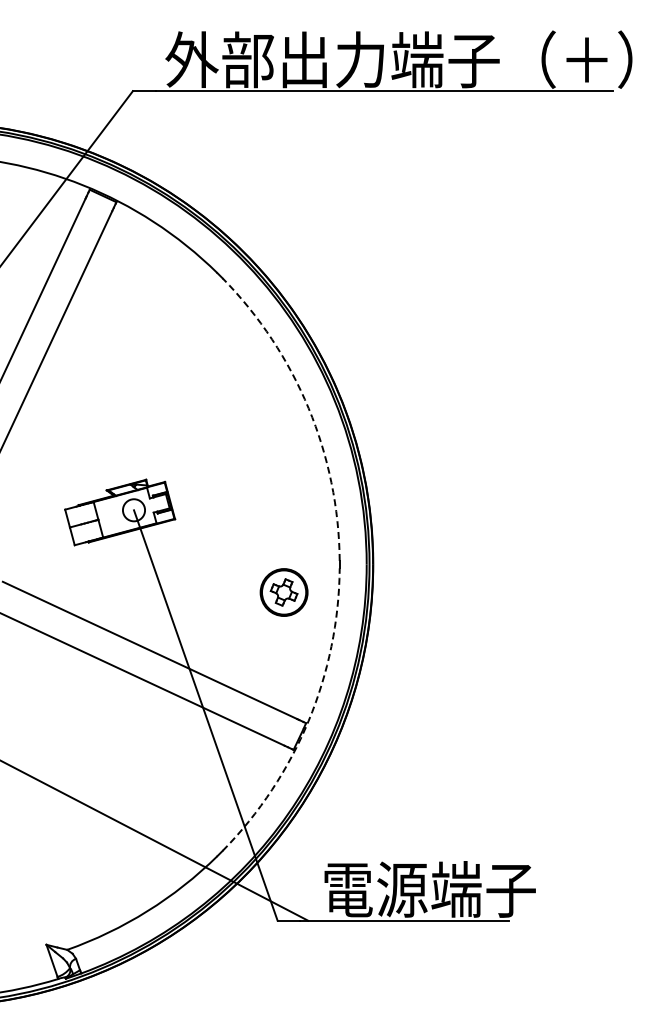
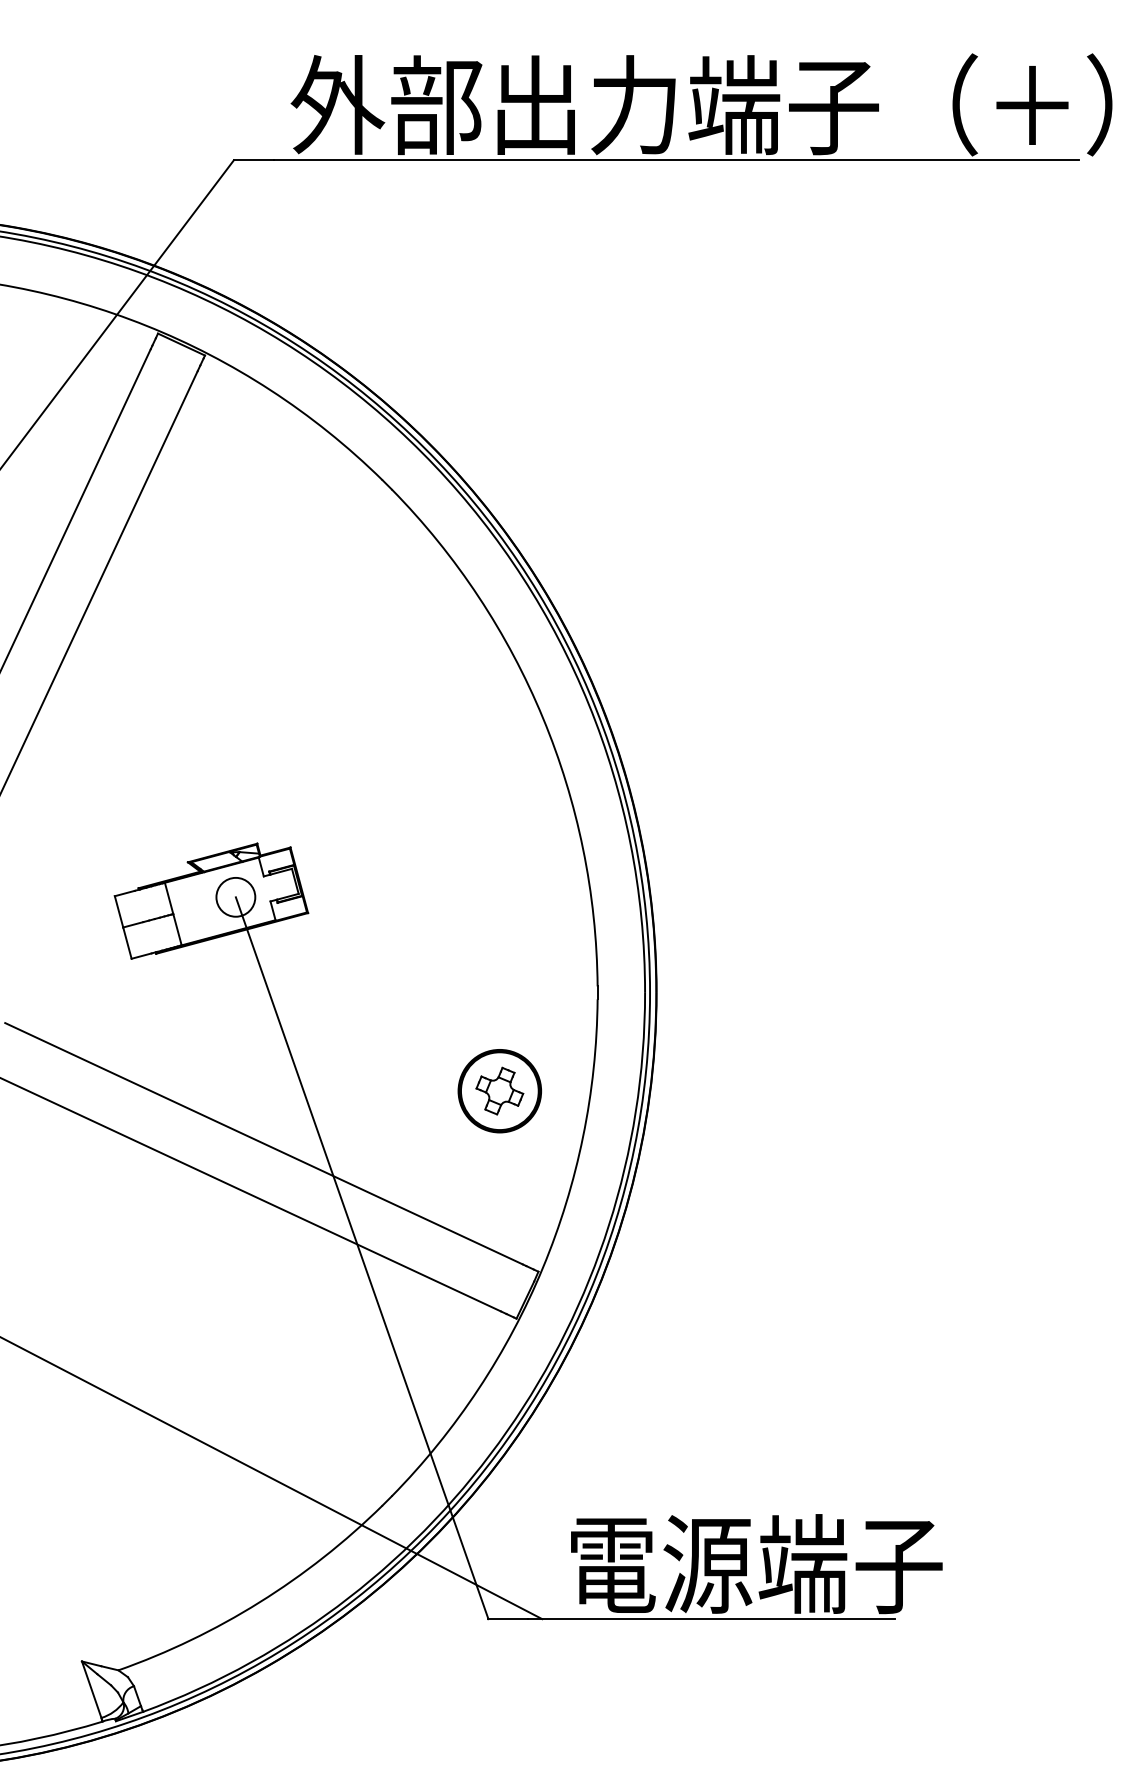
arc: (308, 408) -> (542, 718), dashed -> solid
part: (283, 592) -> (498, 1091), moved
arc: (308, 720) -> (542, 1266), dashed -> solid

